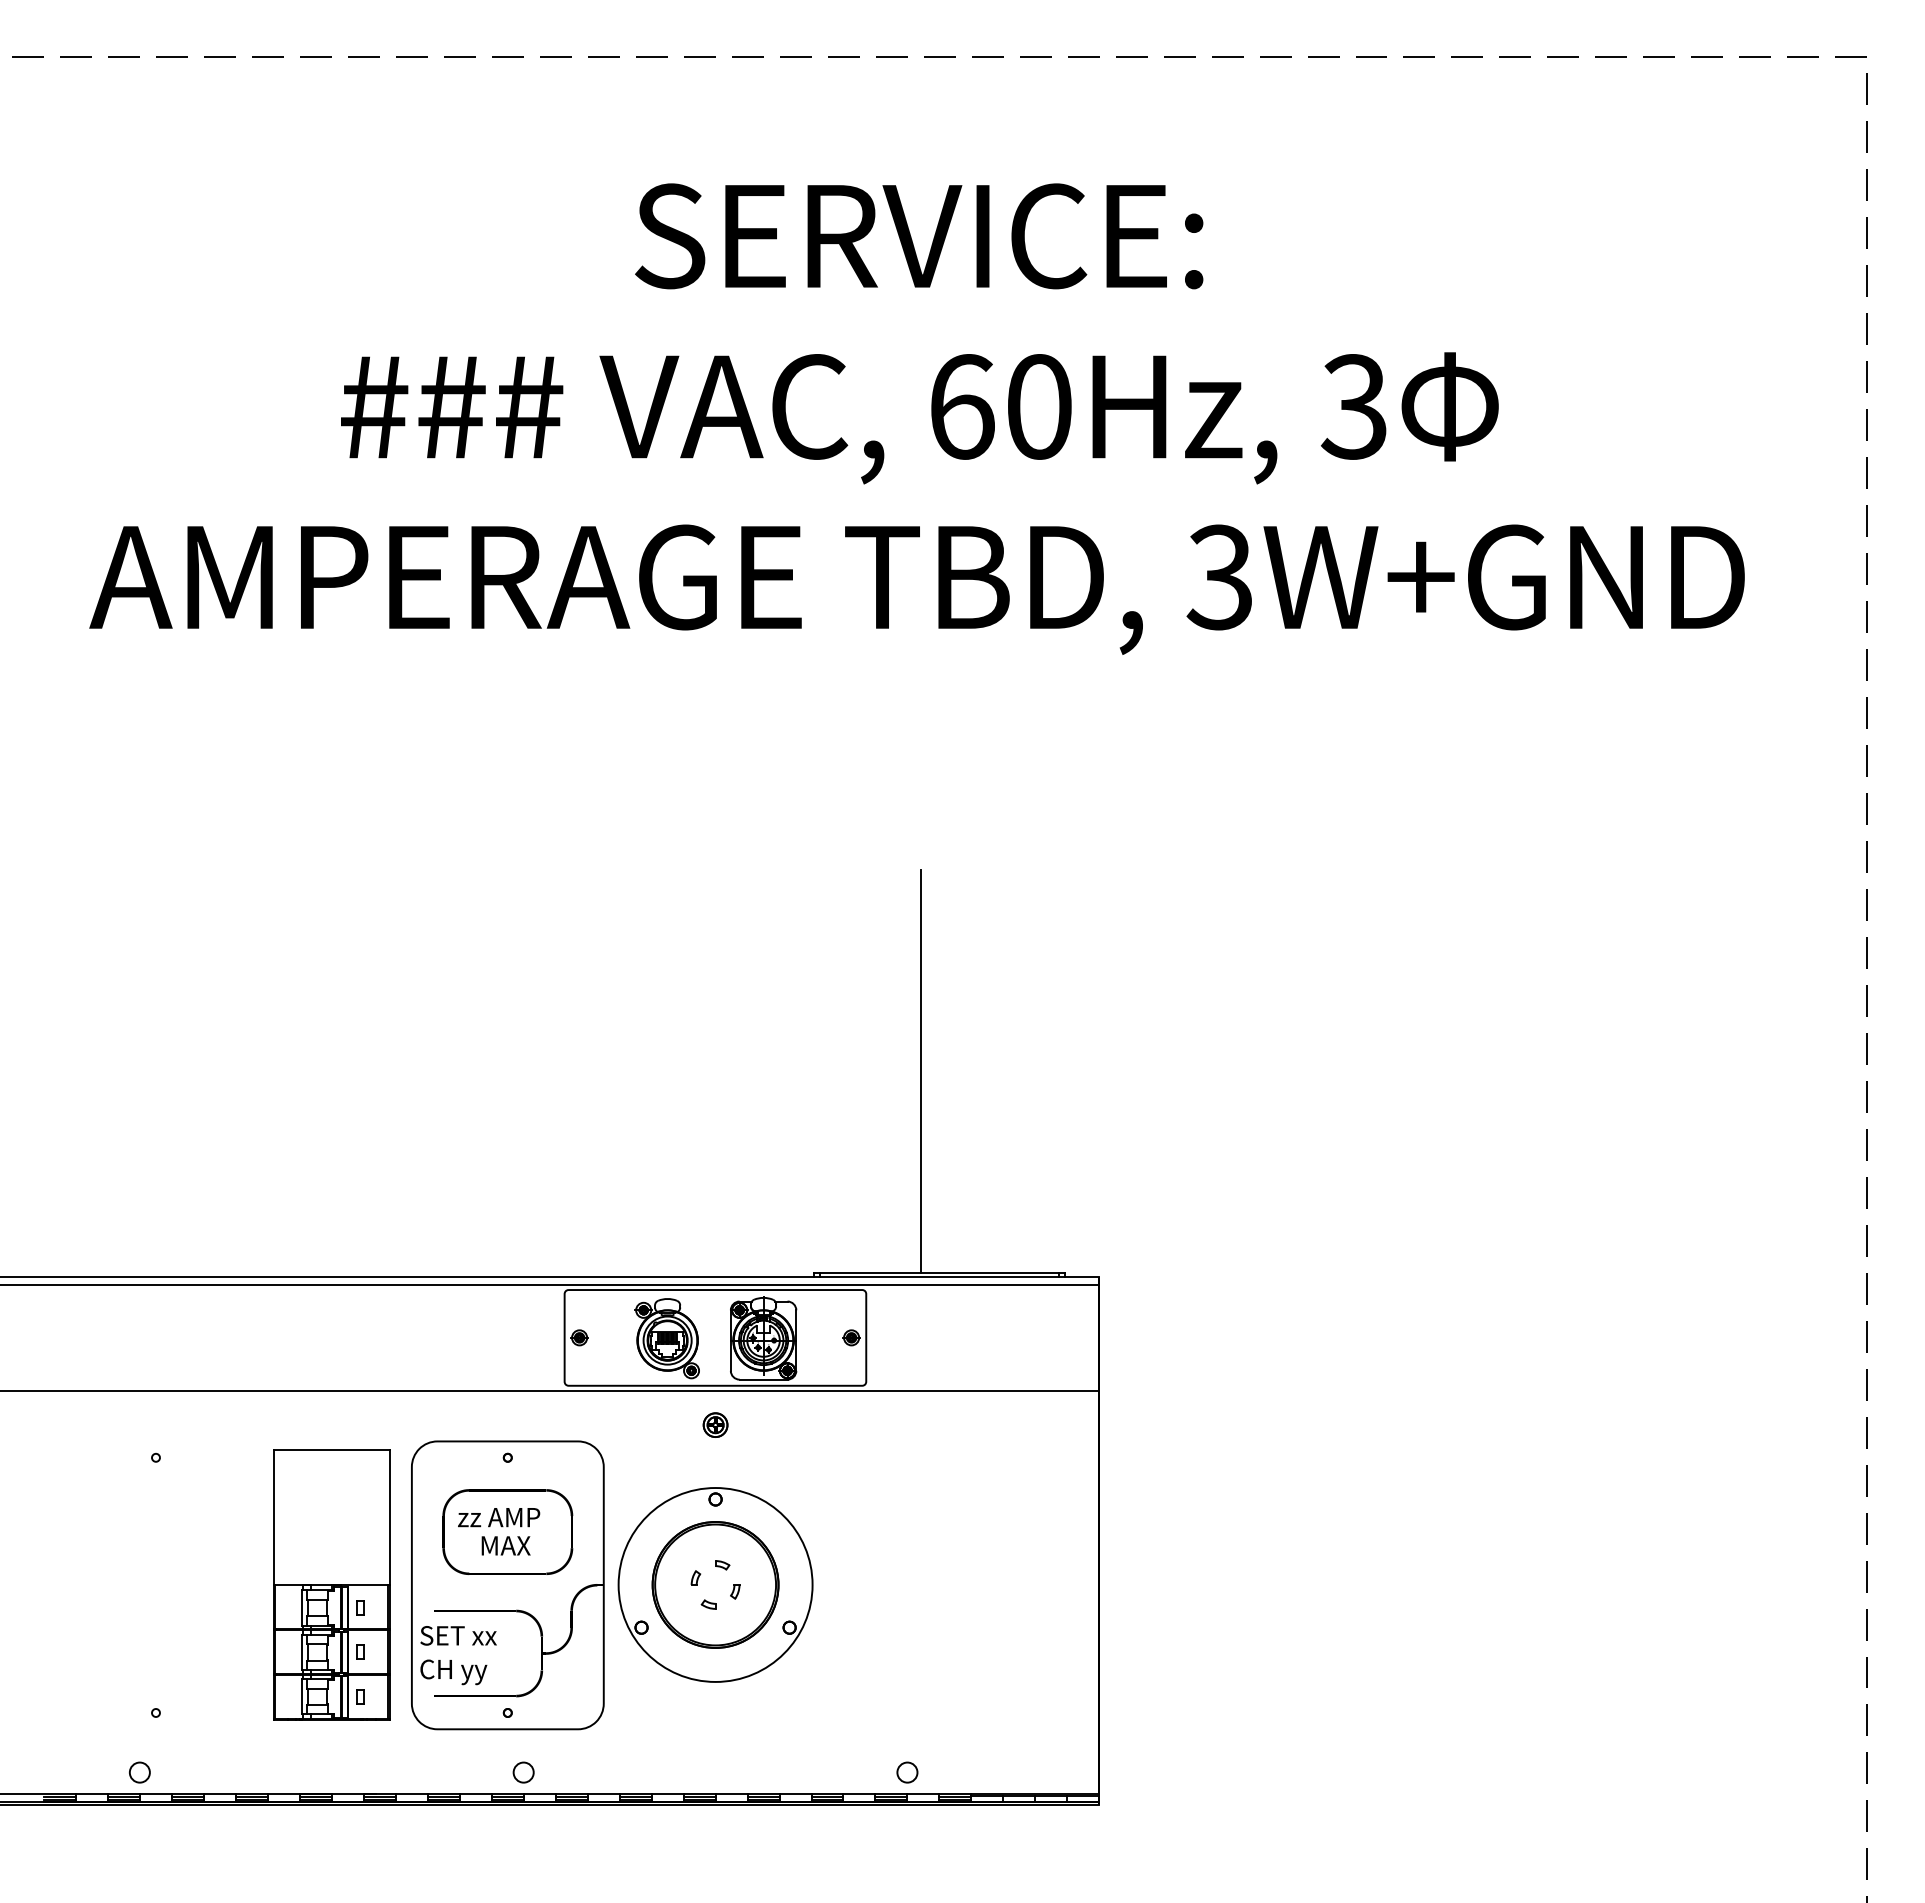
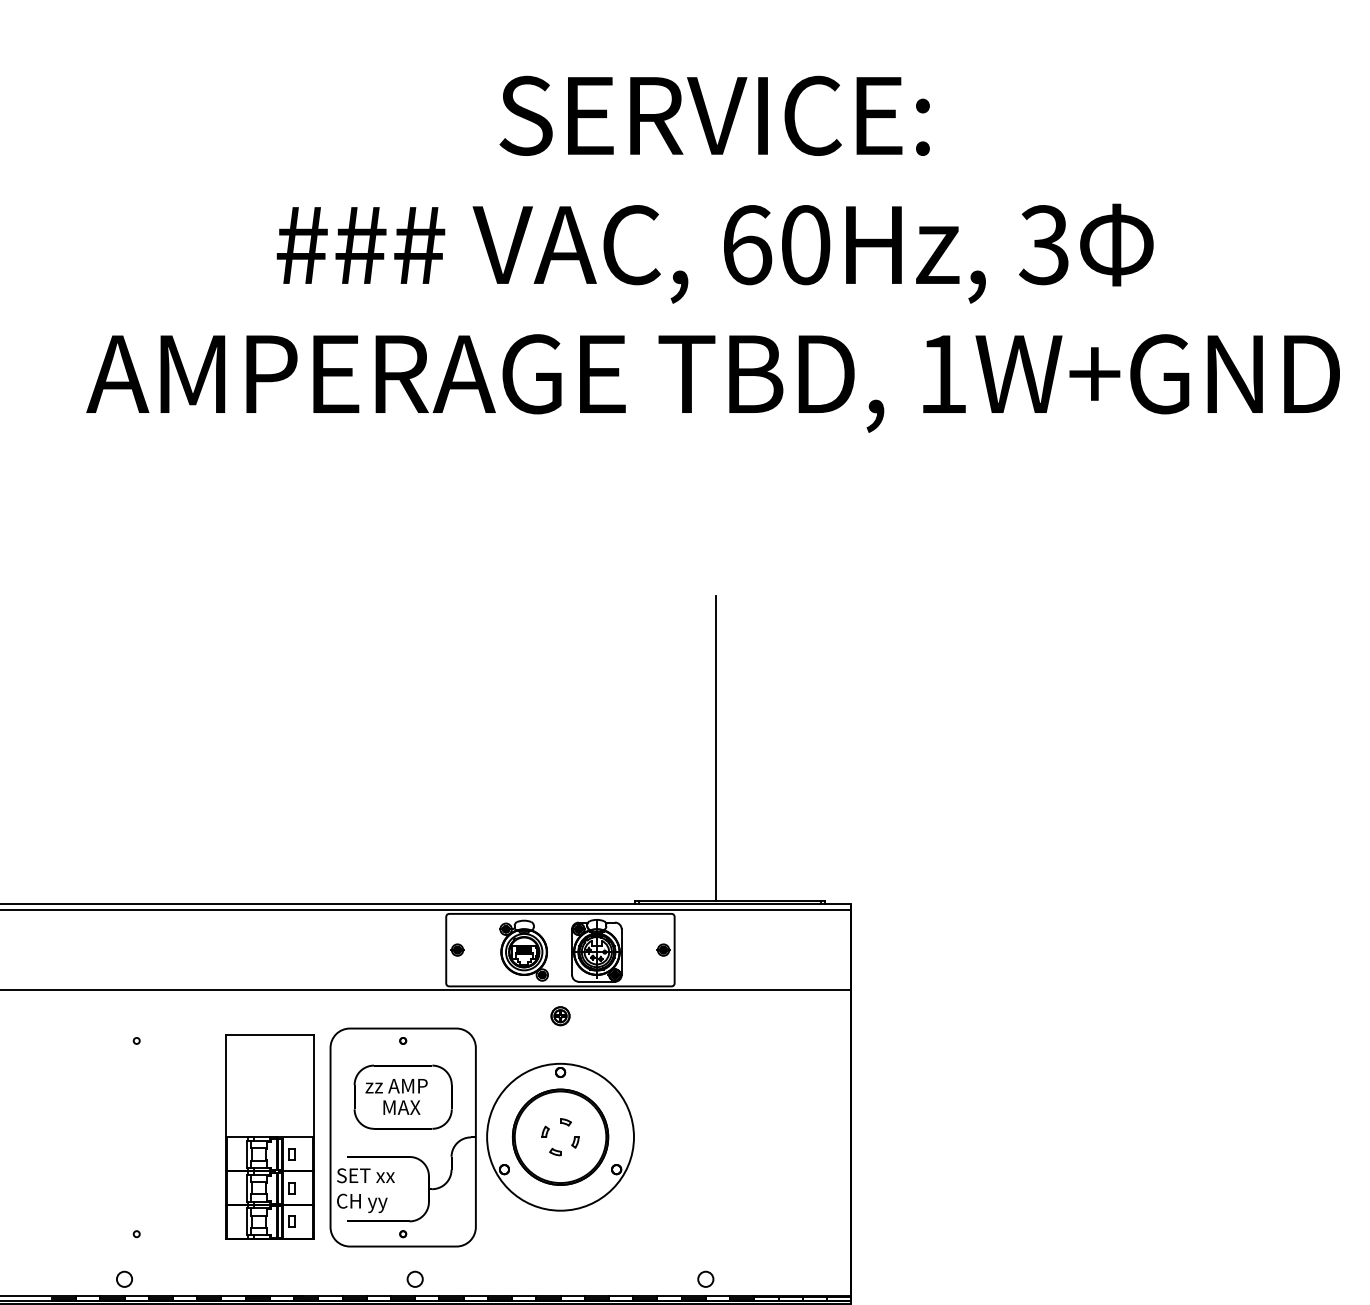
text: (1218, 577) -> (941, 374), 3W+GND -> 1W+GND

